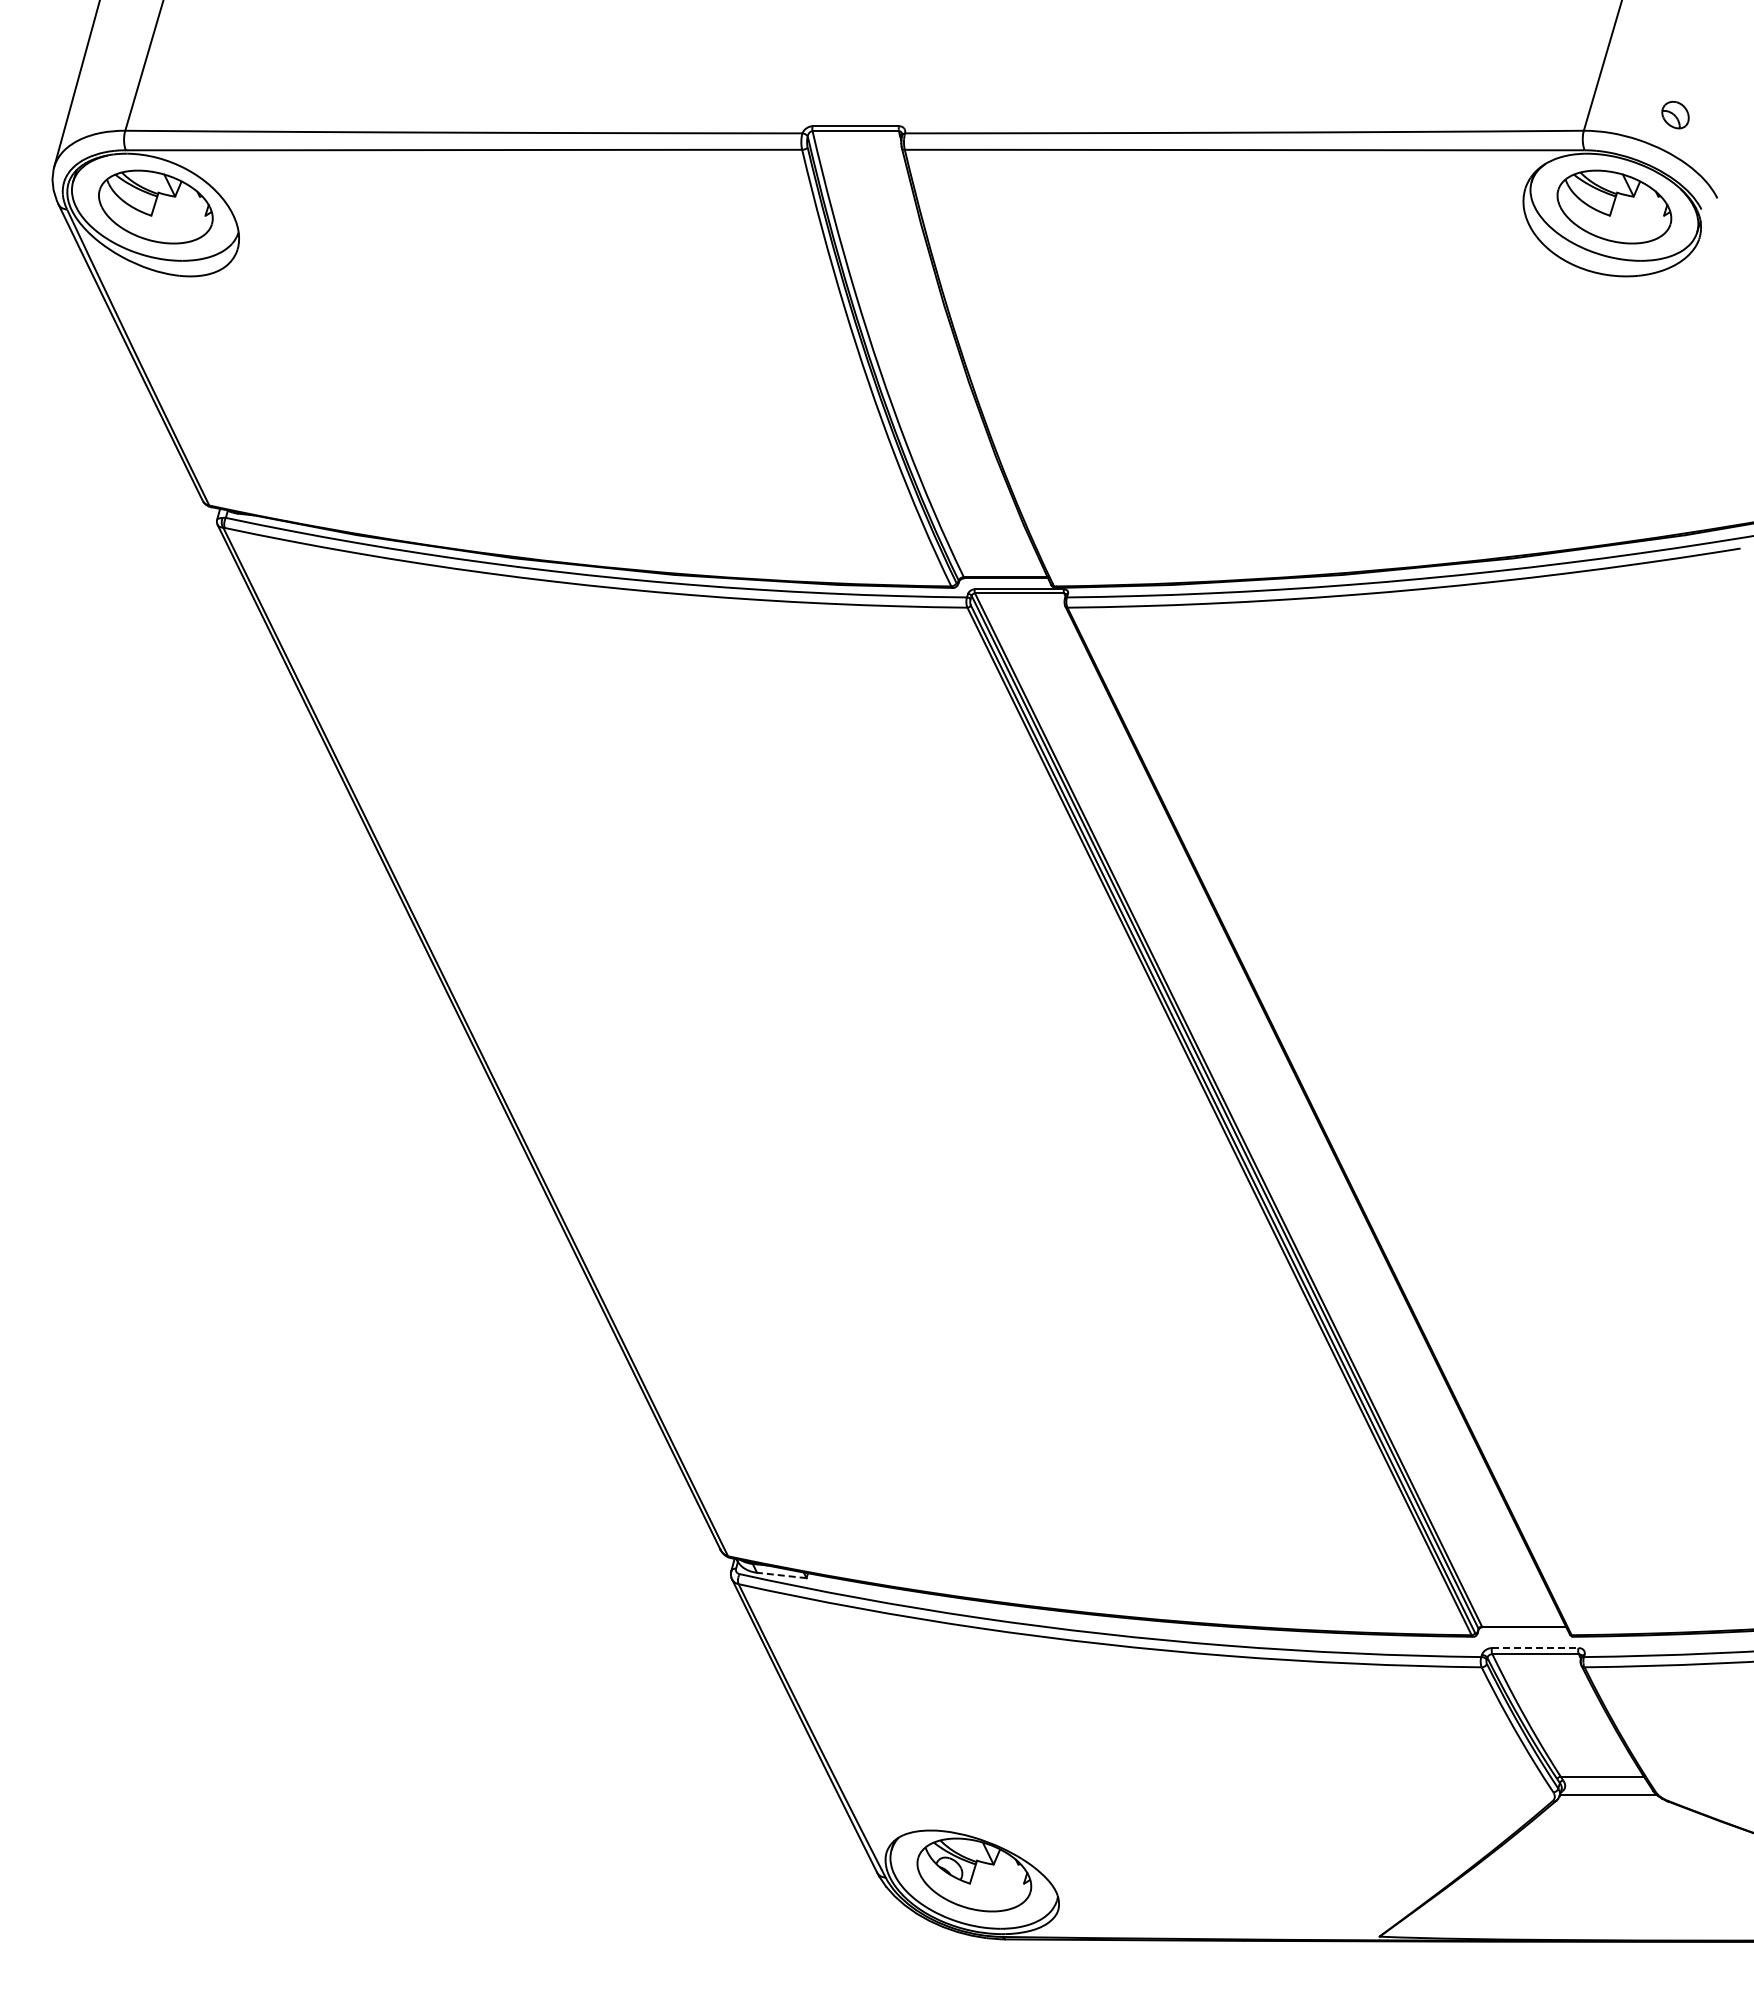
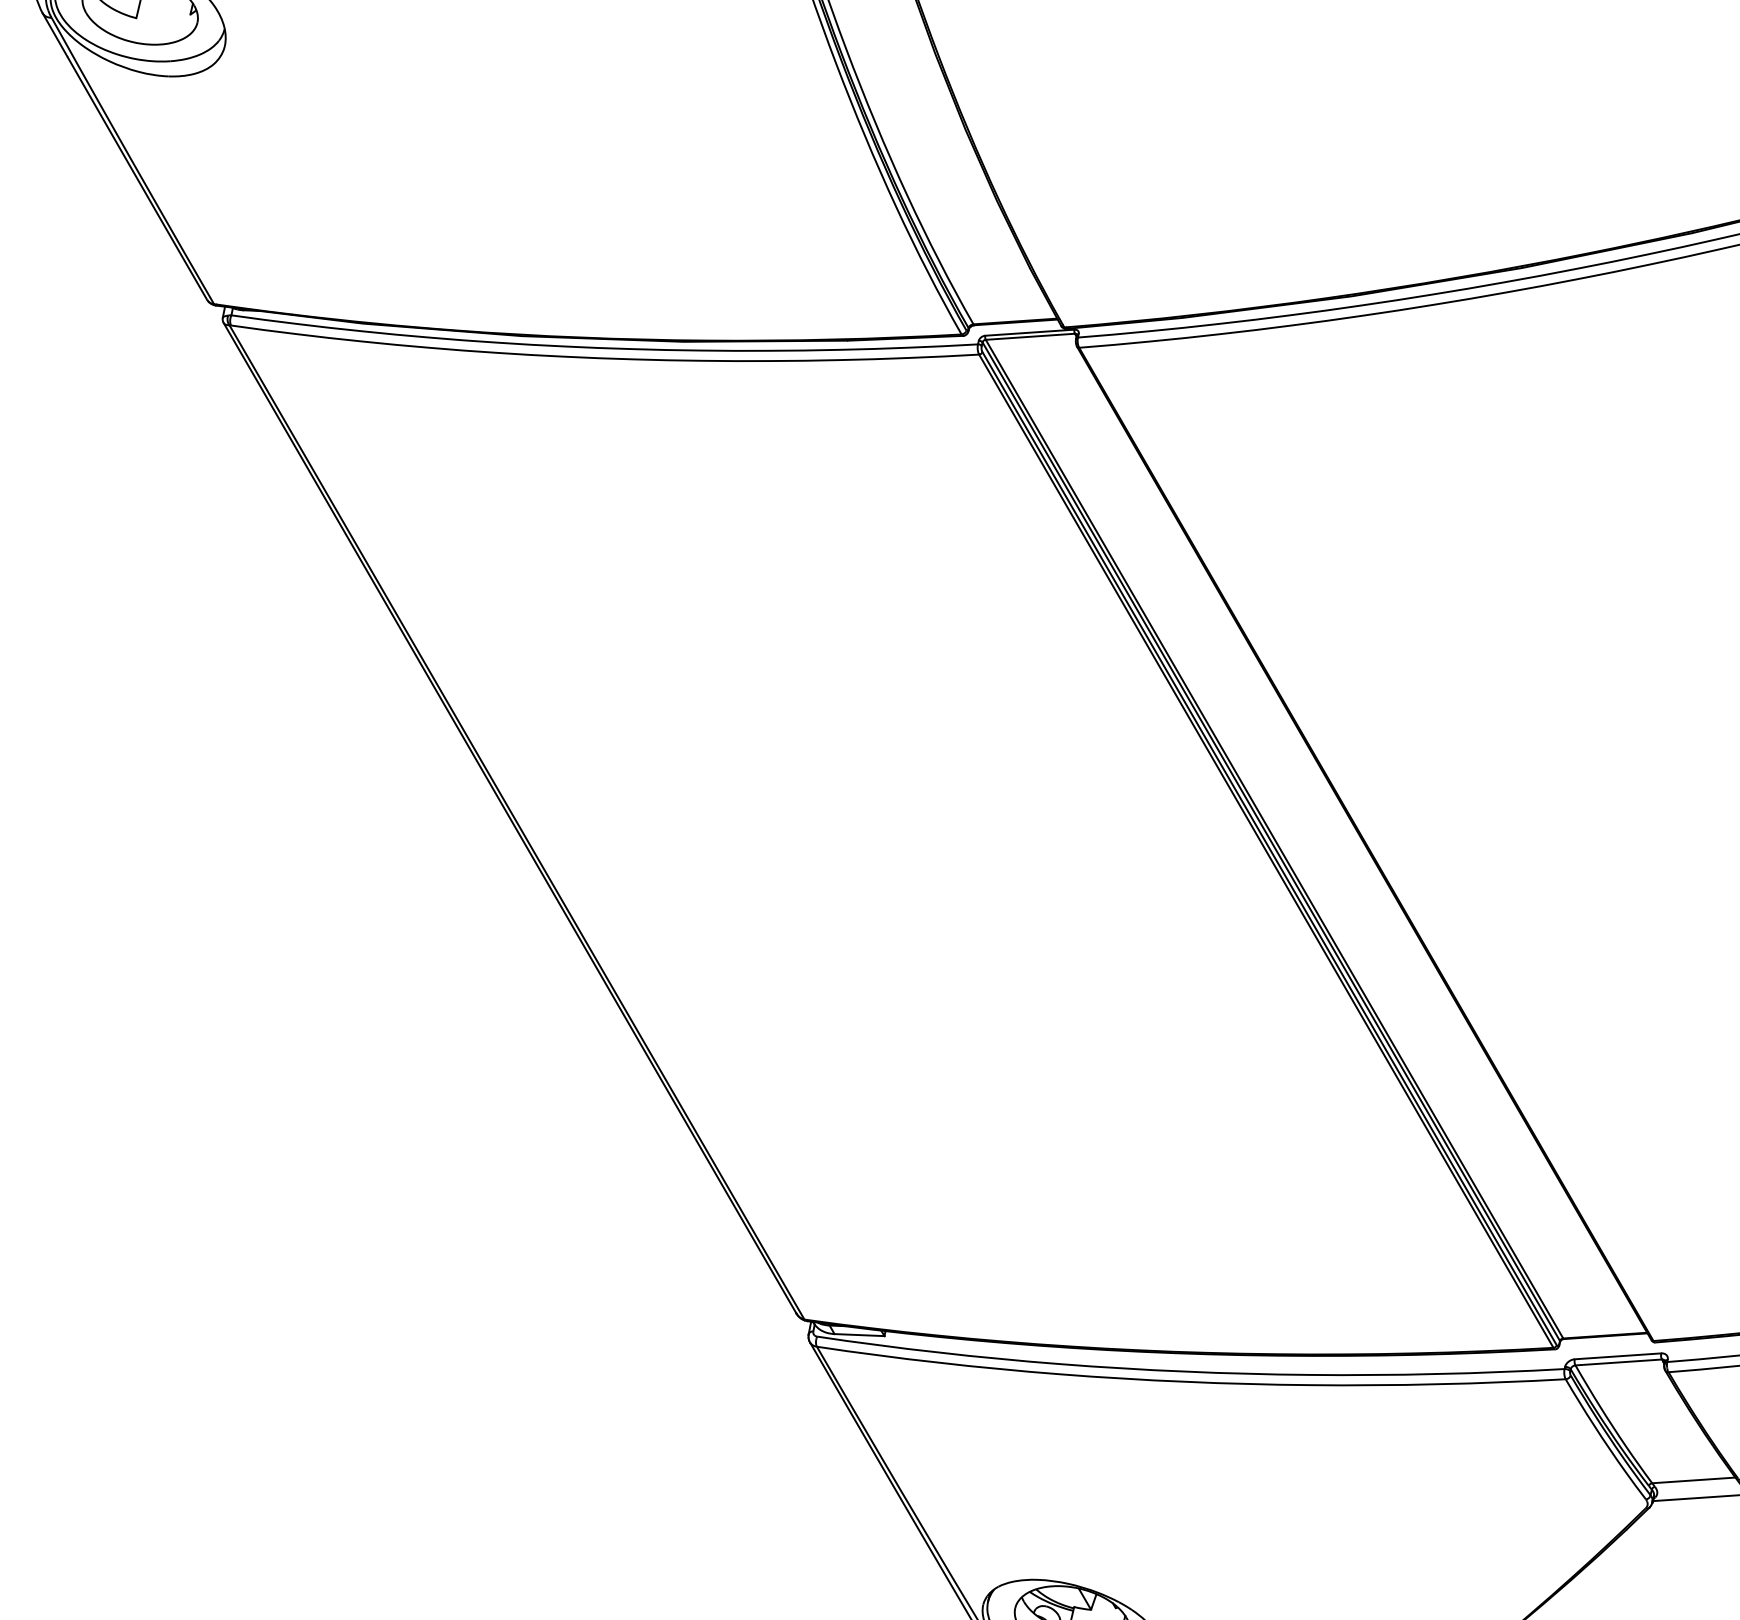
line: (781, 1575) -> (859, 1335), dashed -> solid
line: (1535, 1648) -> (1618, 1356), dashed -> solid

